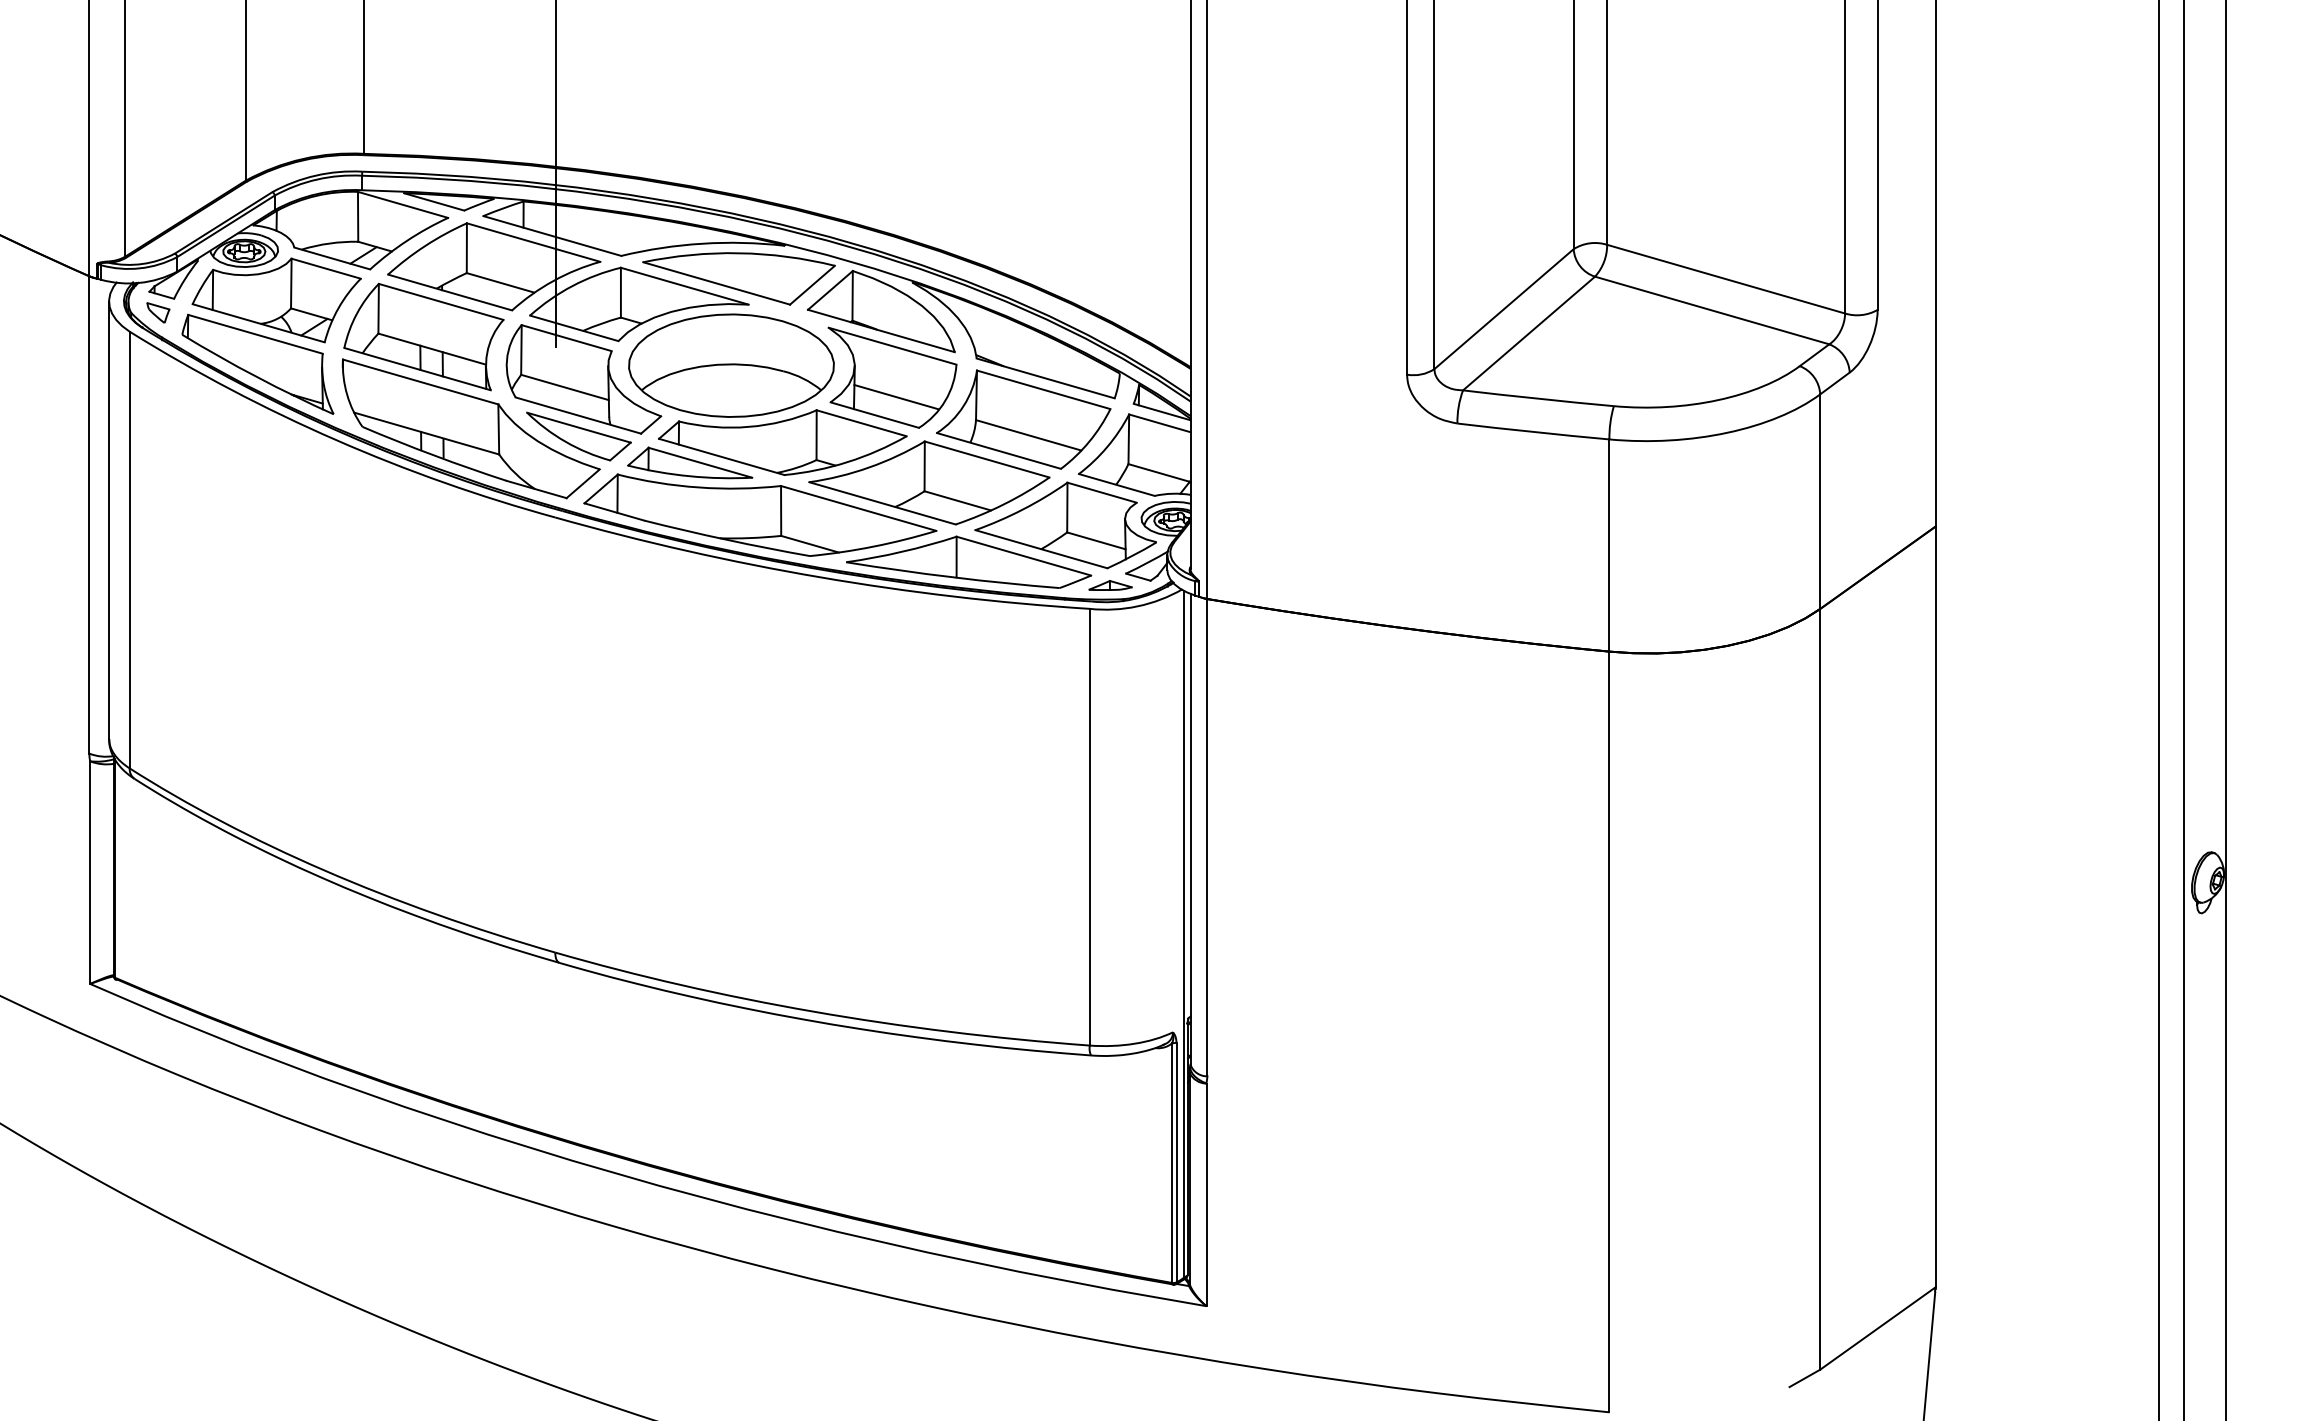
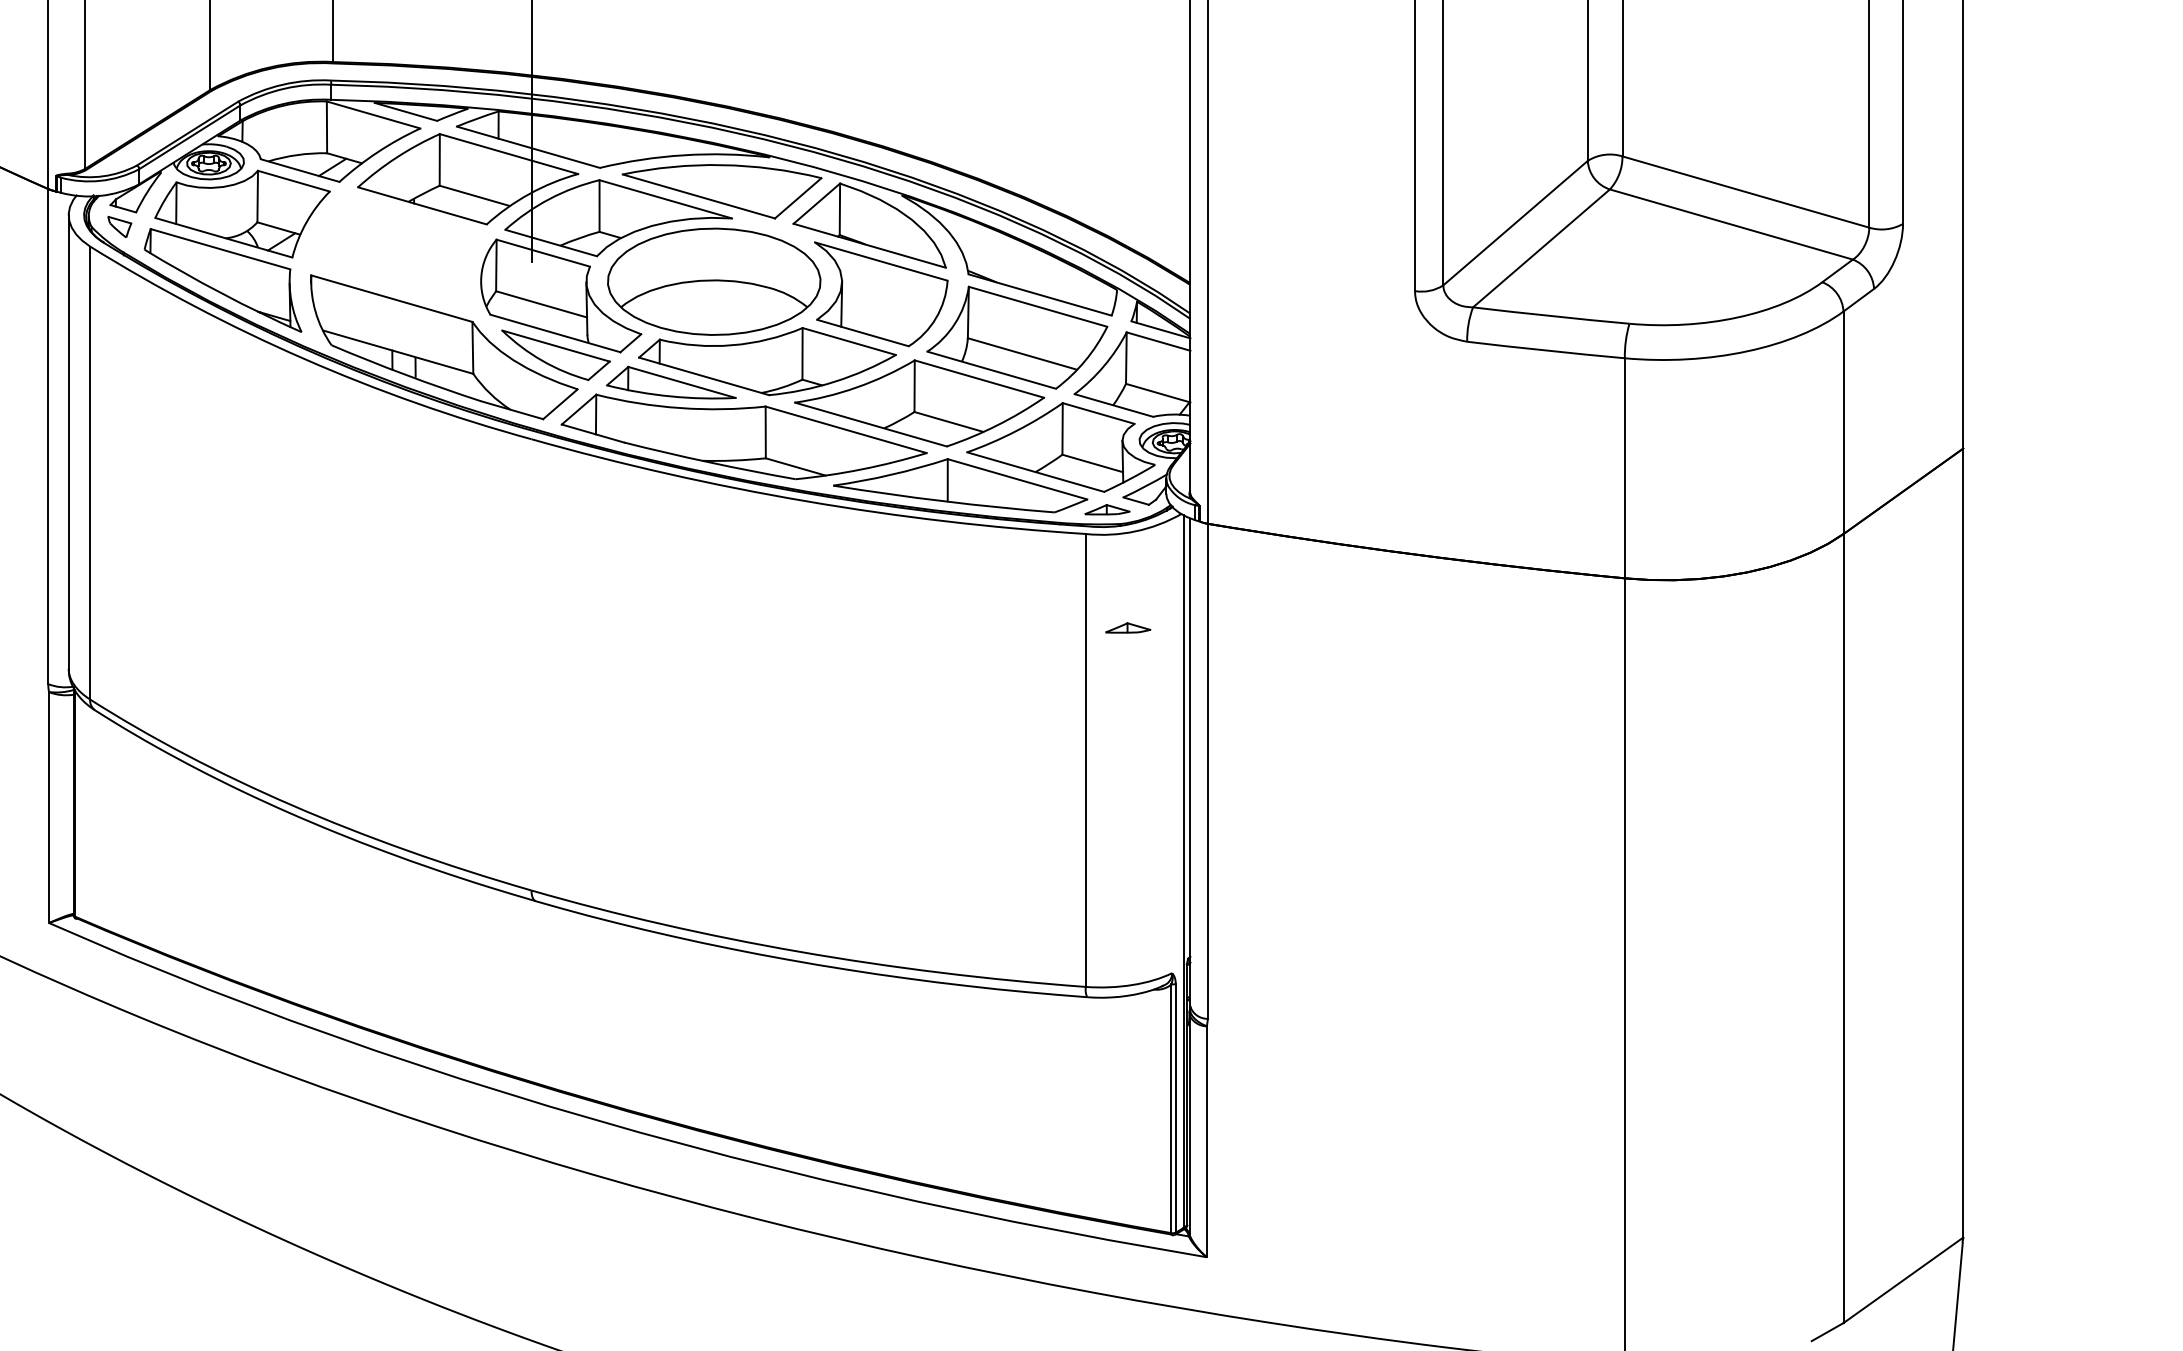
part: (423, 336) -> (394, 251), removed
line: (896, 397) -> (885, 314), removed
part: (1130, 699) -> (1128, 627), added

